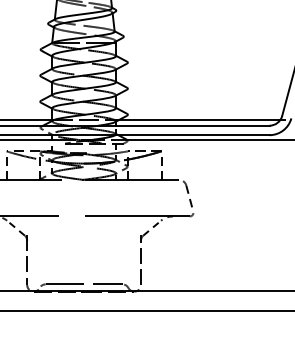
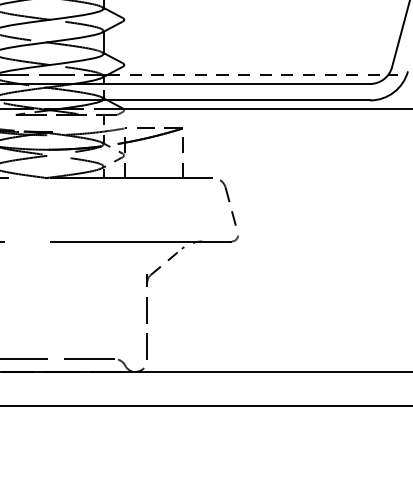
line: (199, 120) -> (248, 74), solid -> dashed

